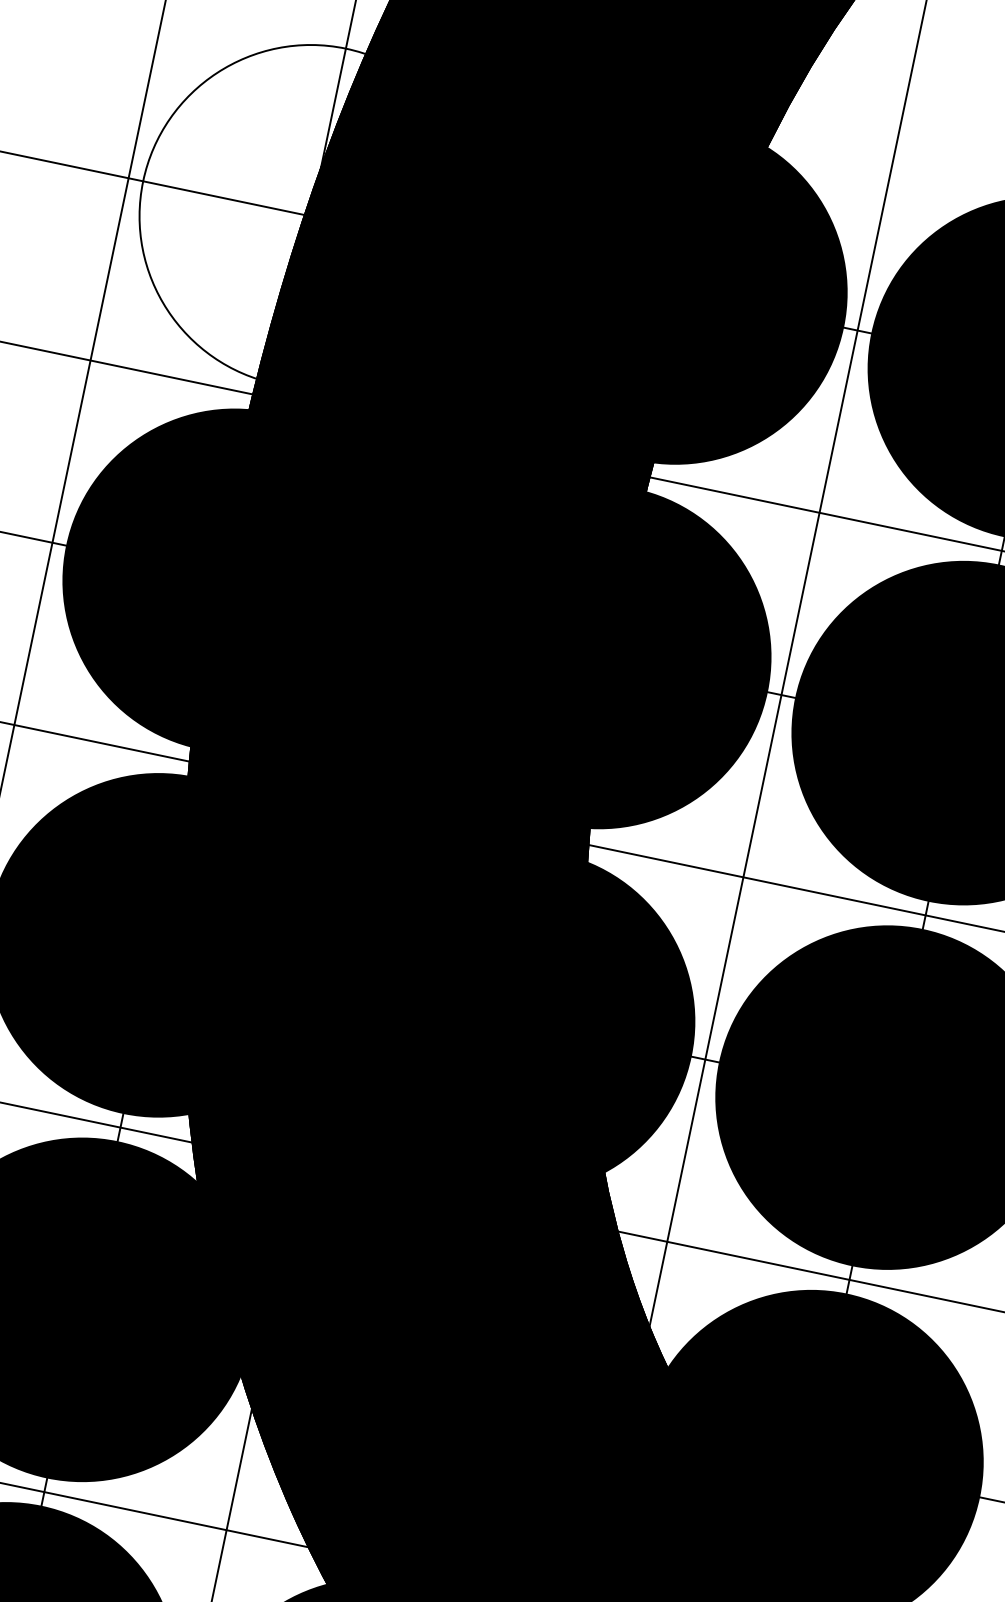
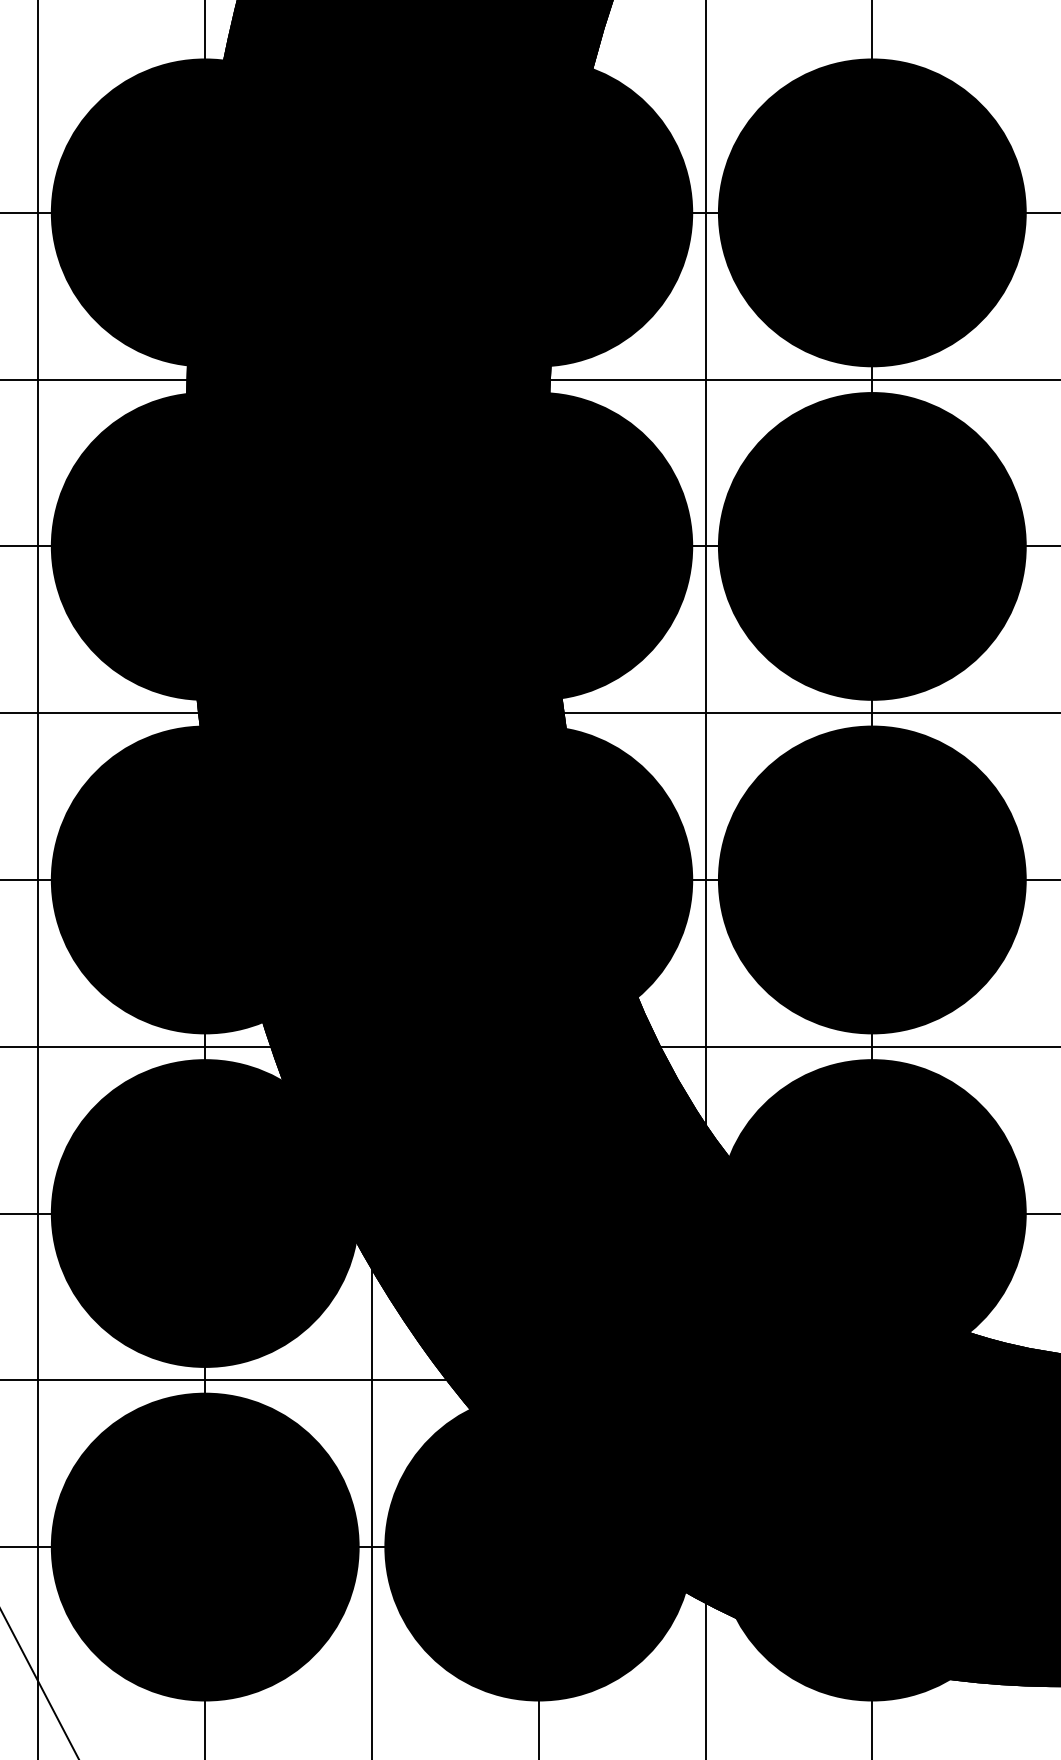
fill: (310, 215) -> (204, 212), added

